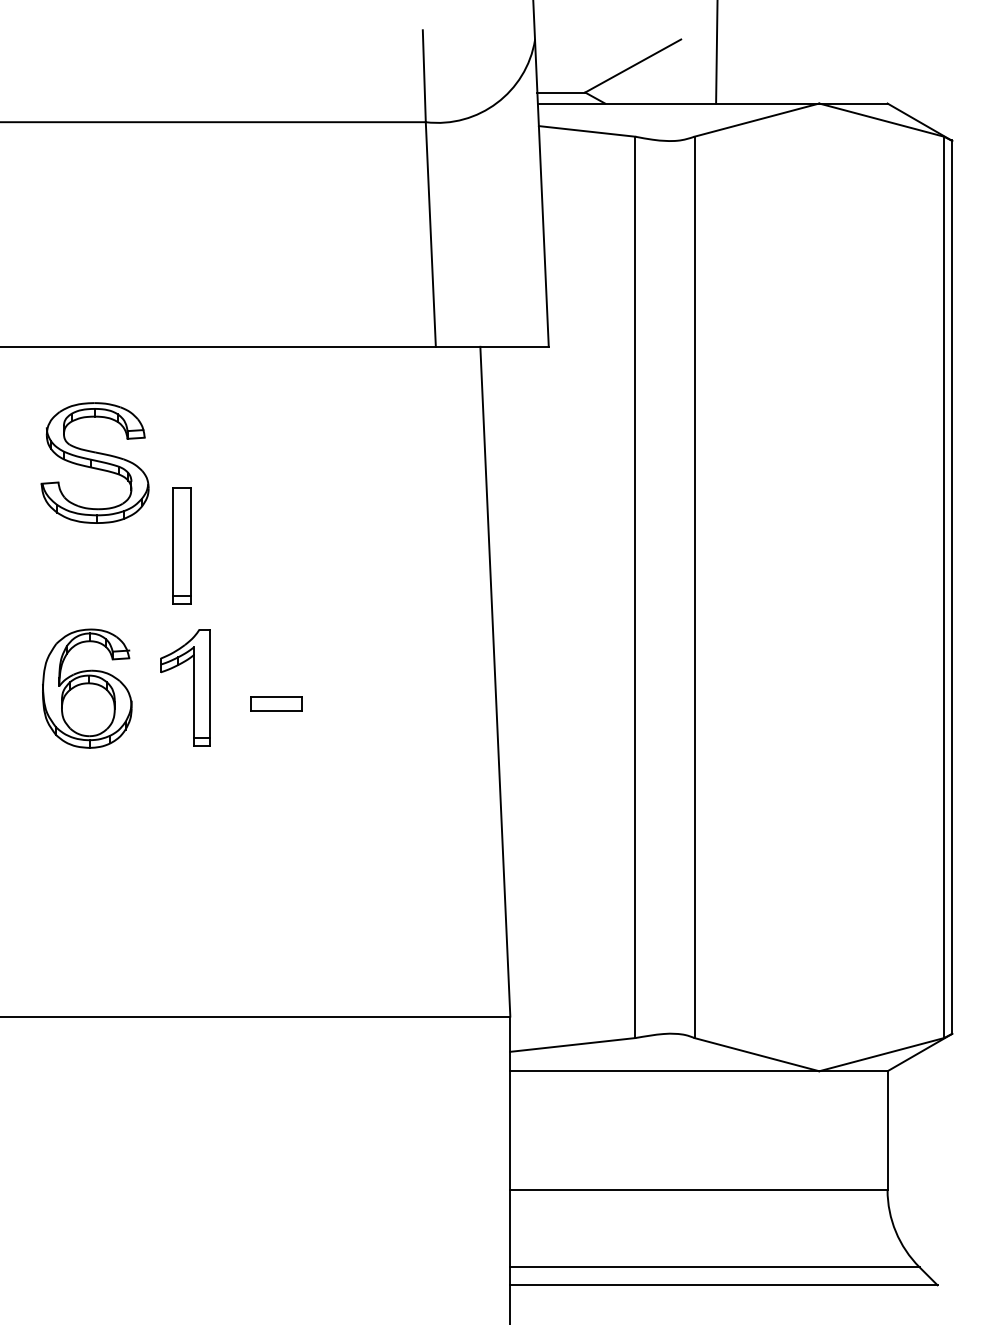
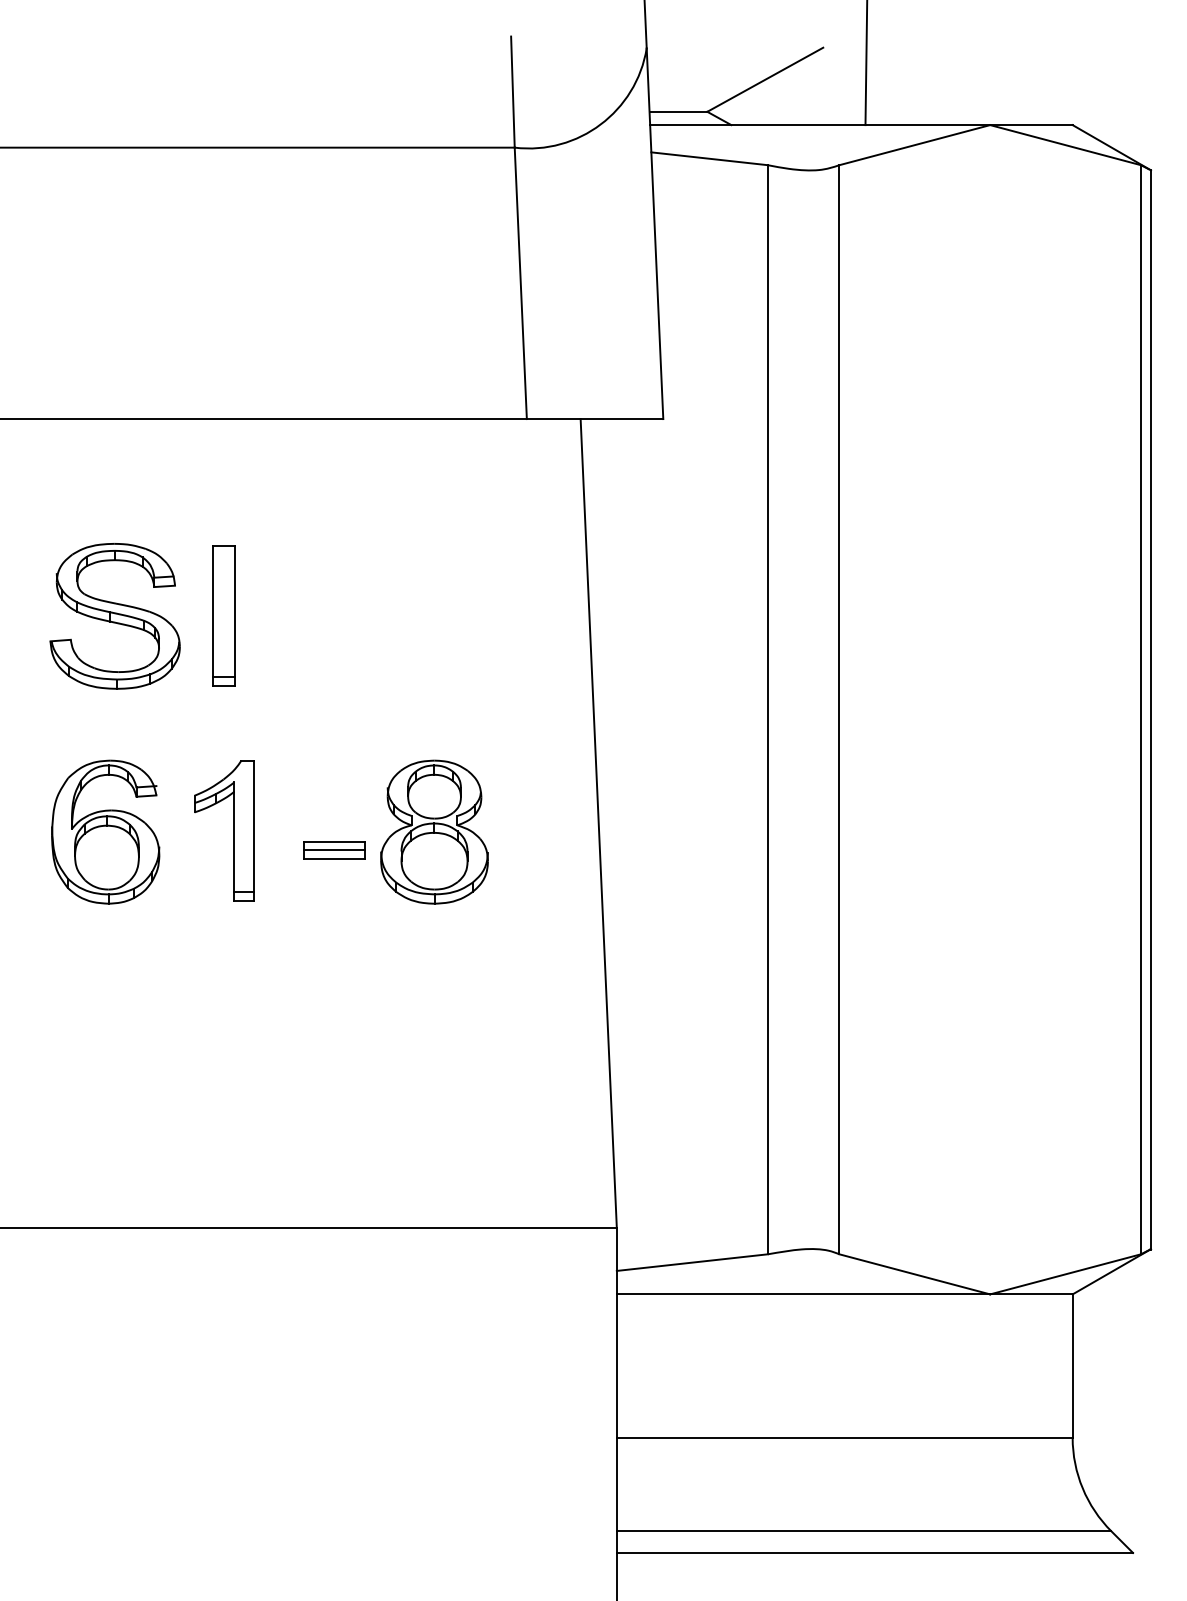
part: (94, 462) -> (114, 615), moved
part: (181, 545) -> (223, 615), moved
part: (359, 688) -> (434, 831), added
line: (276, 703) -> (334, 850), added

